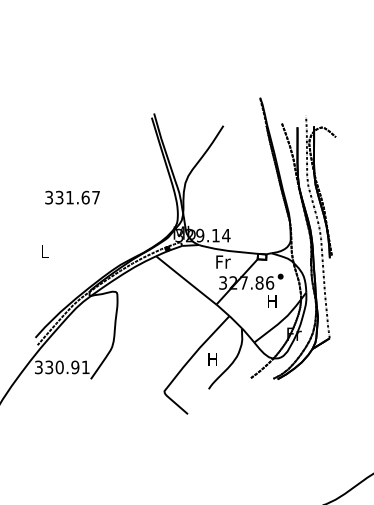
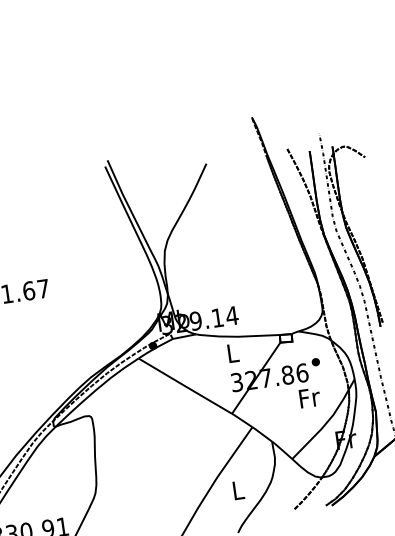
text: (223, 261) -> (233, 352), Fr -> L
text: (272, 300) -> (309, 396), H -> Fr
text: (212, 359) -> (237, 490), H -> L

